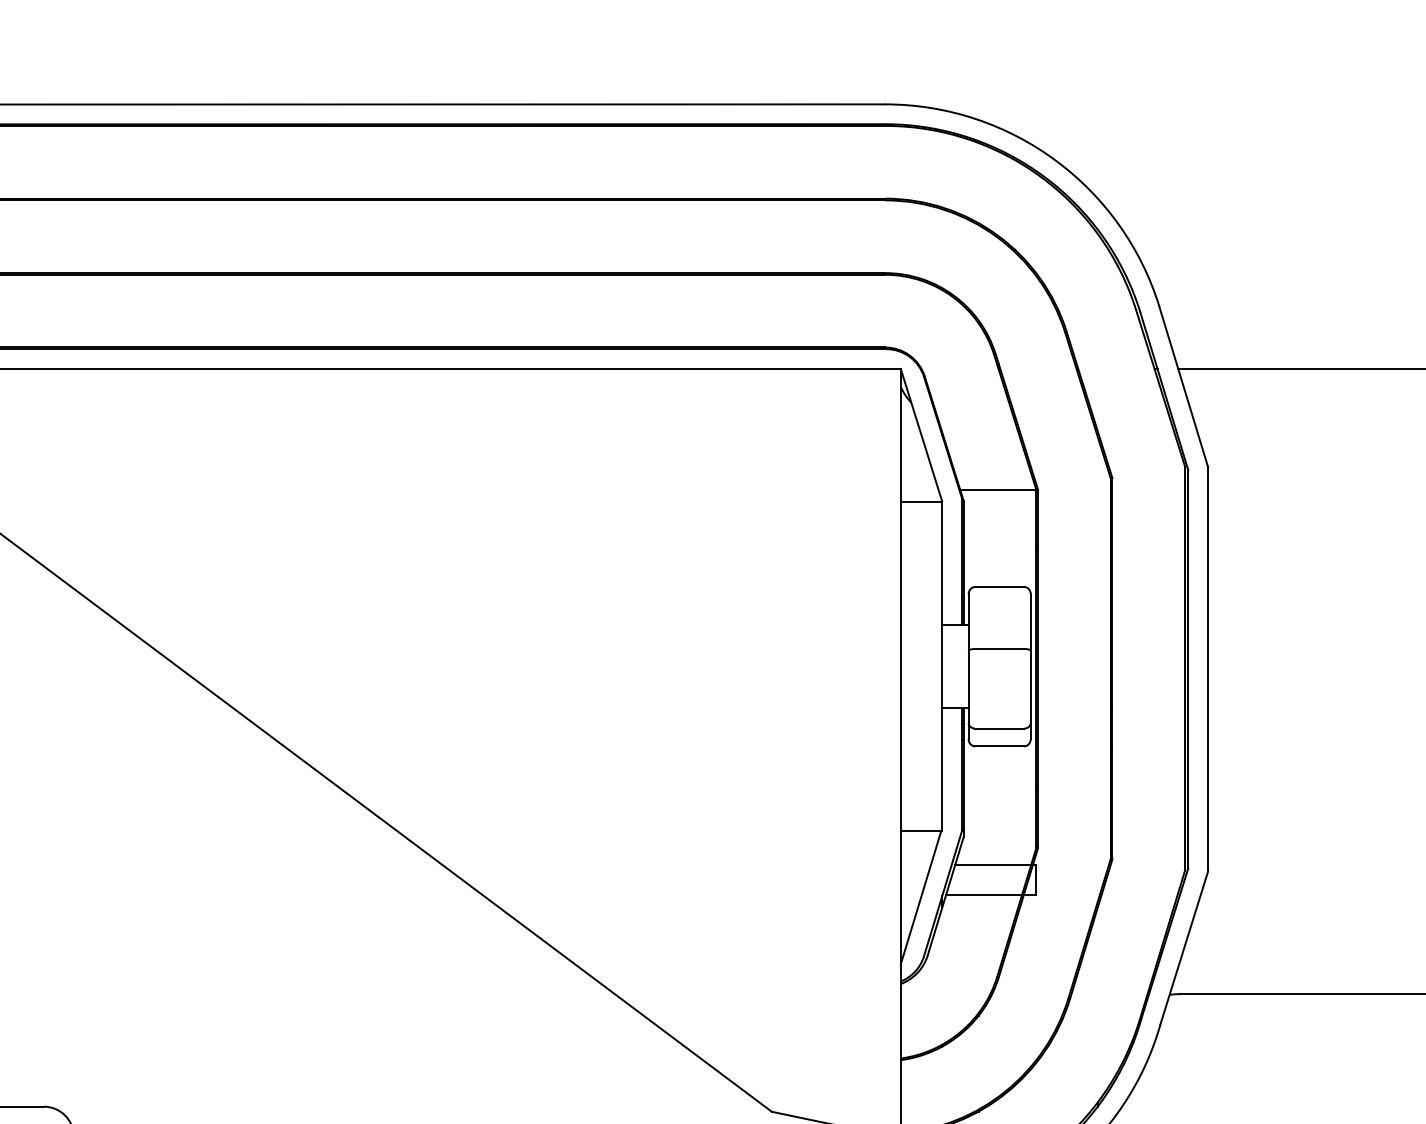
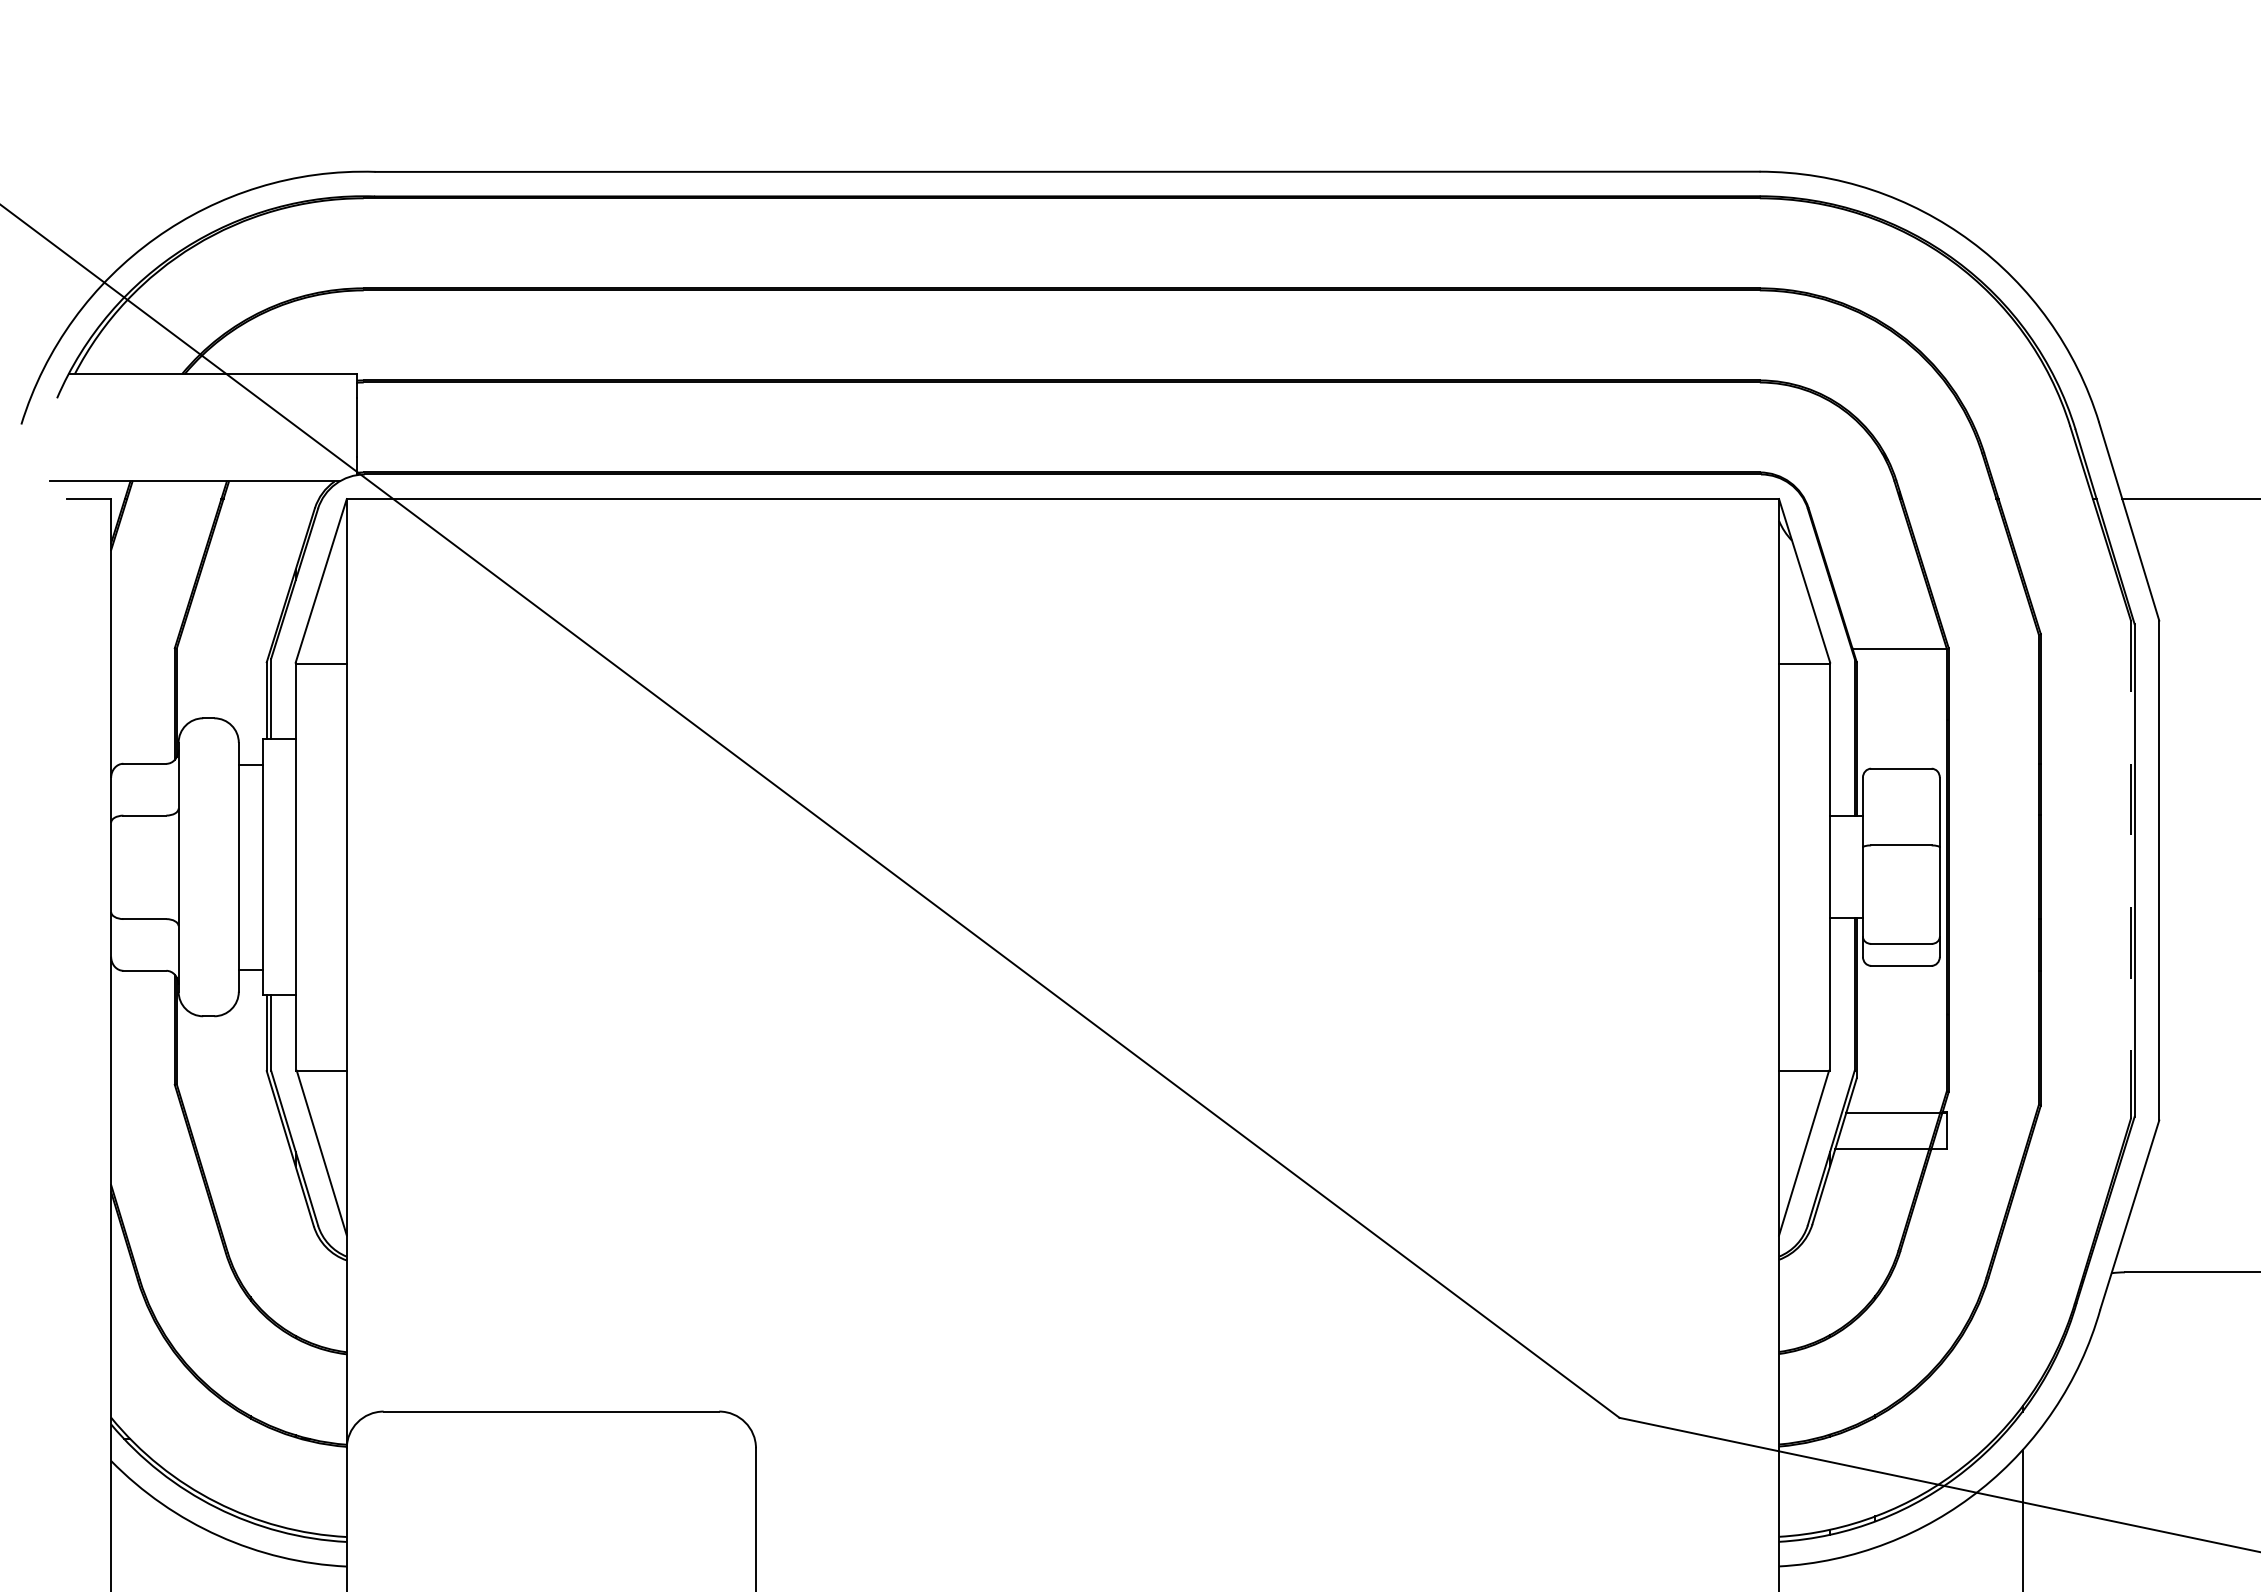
line: (1184, 669) -> (2130, 870), solid -> dashed

